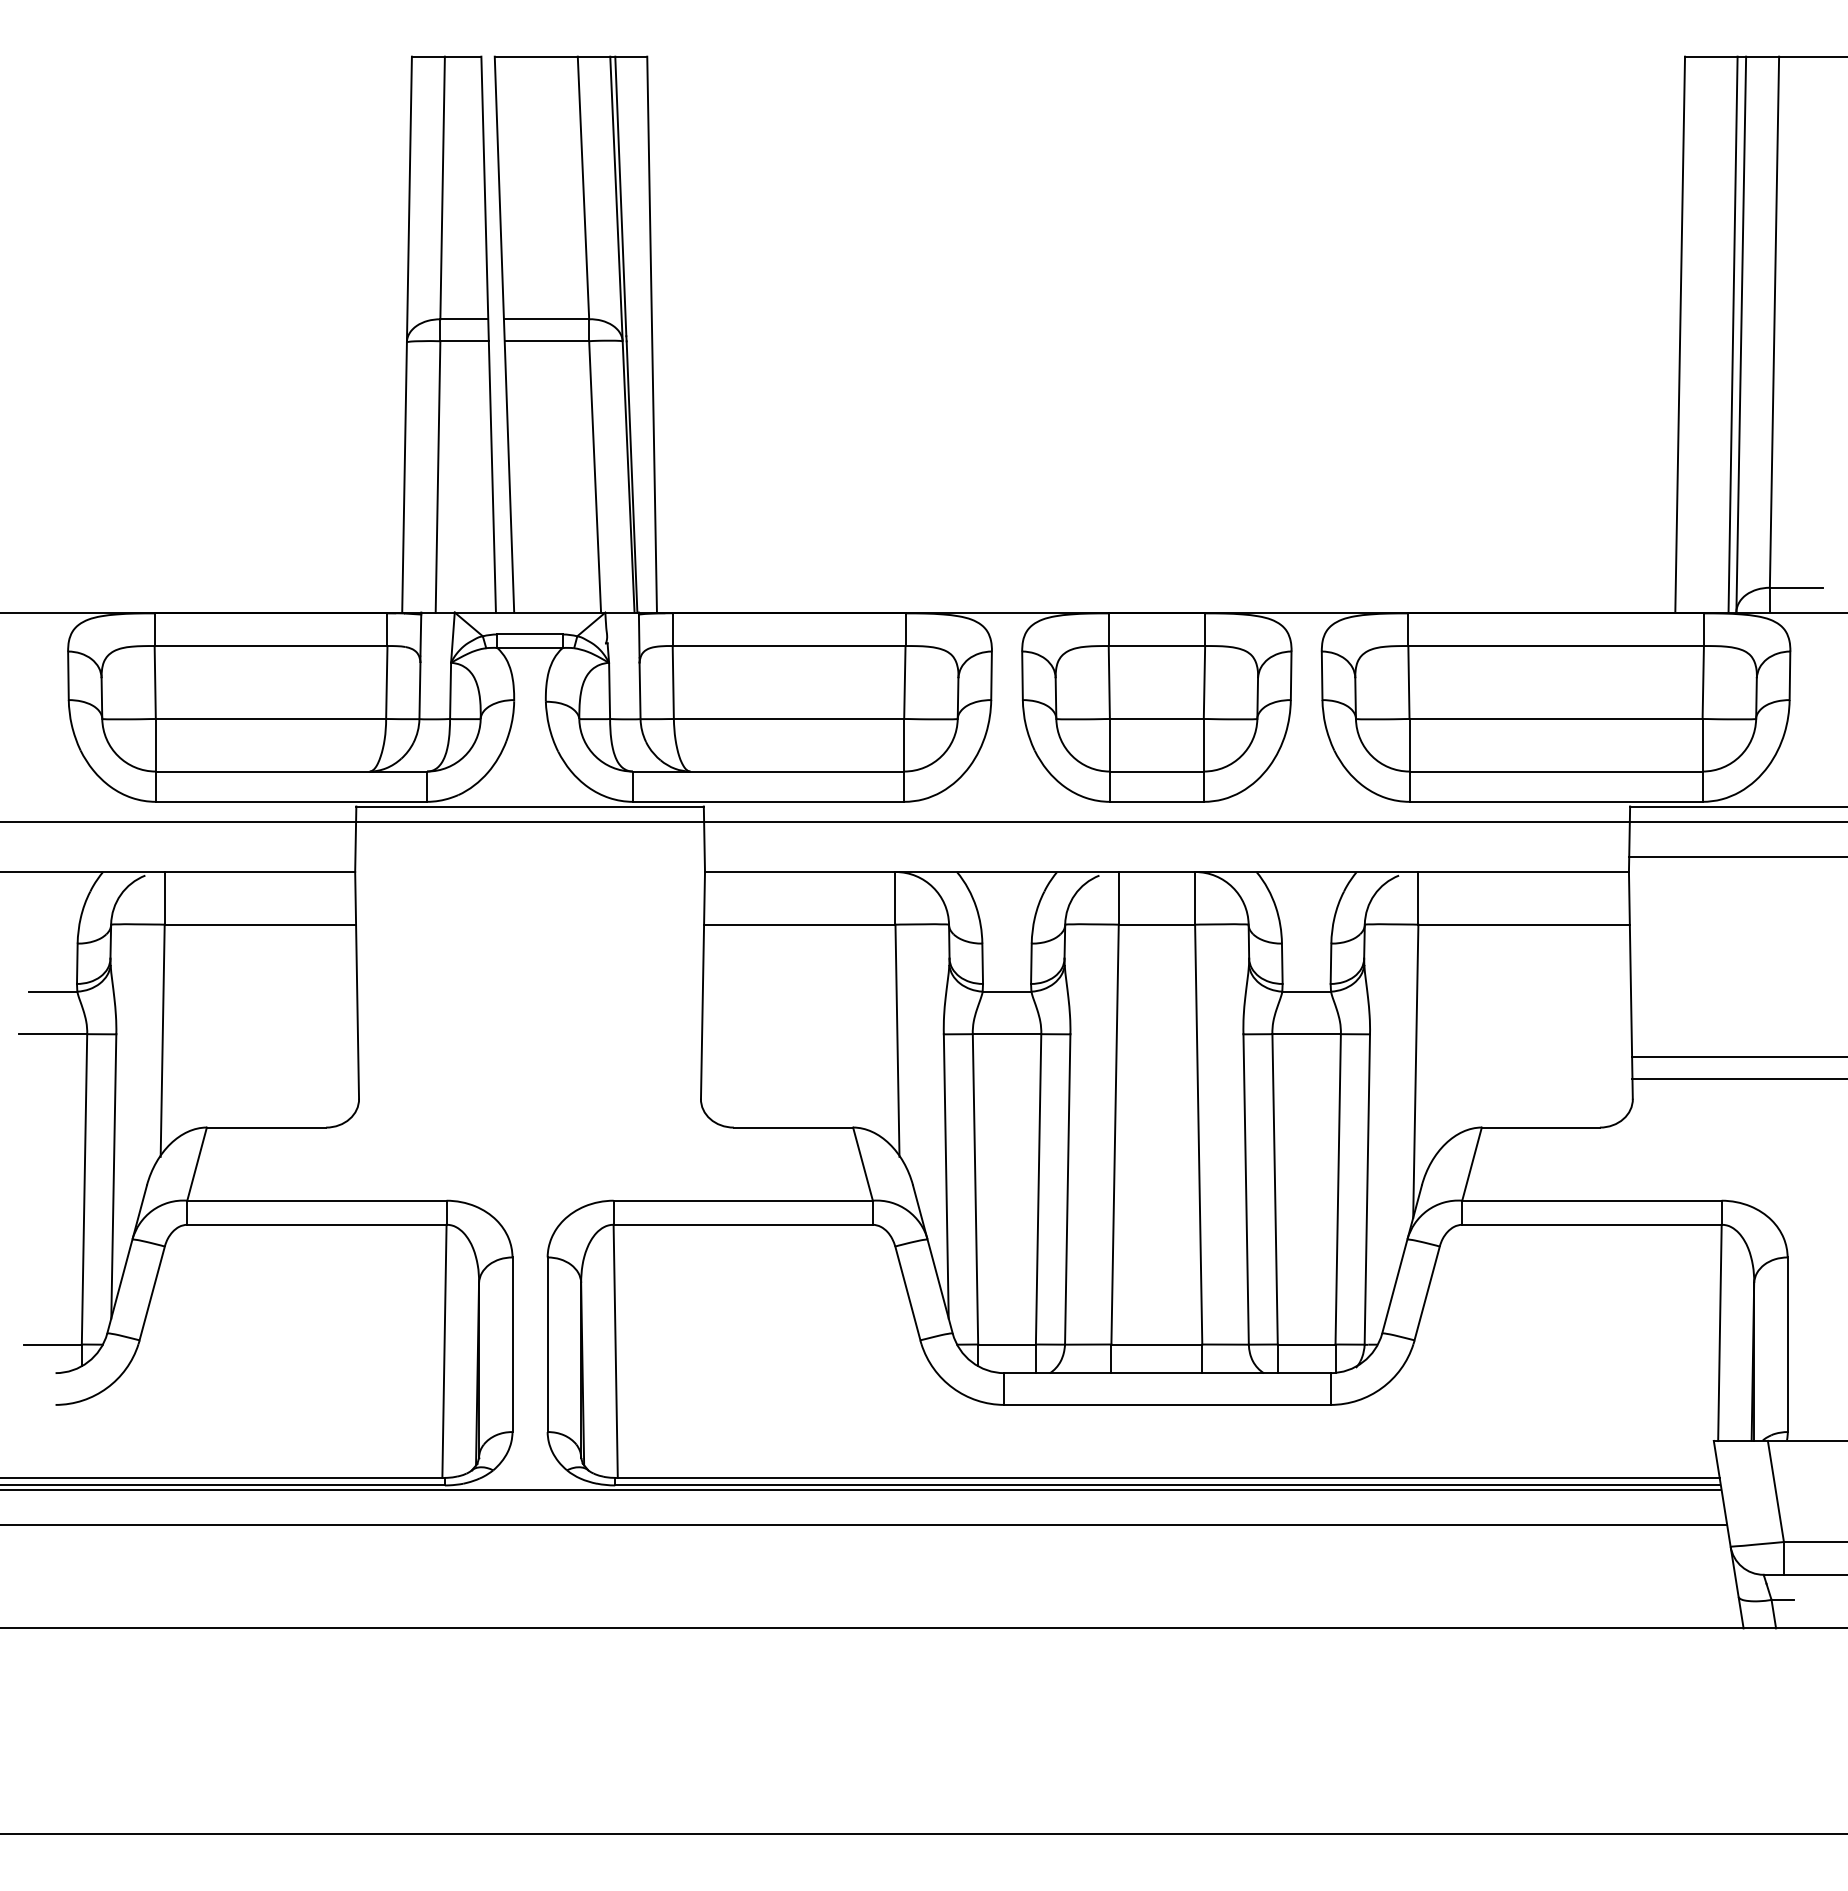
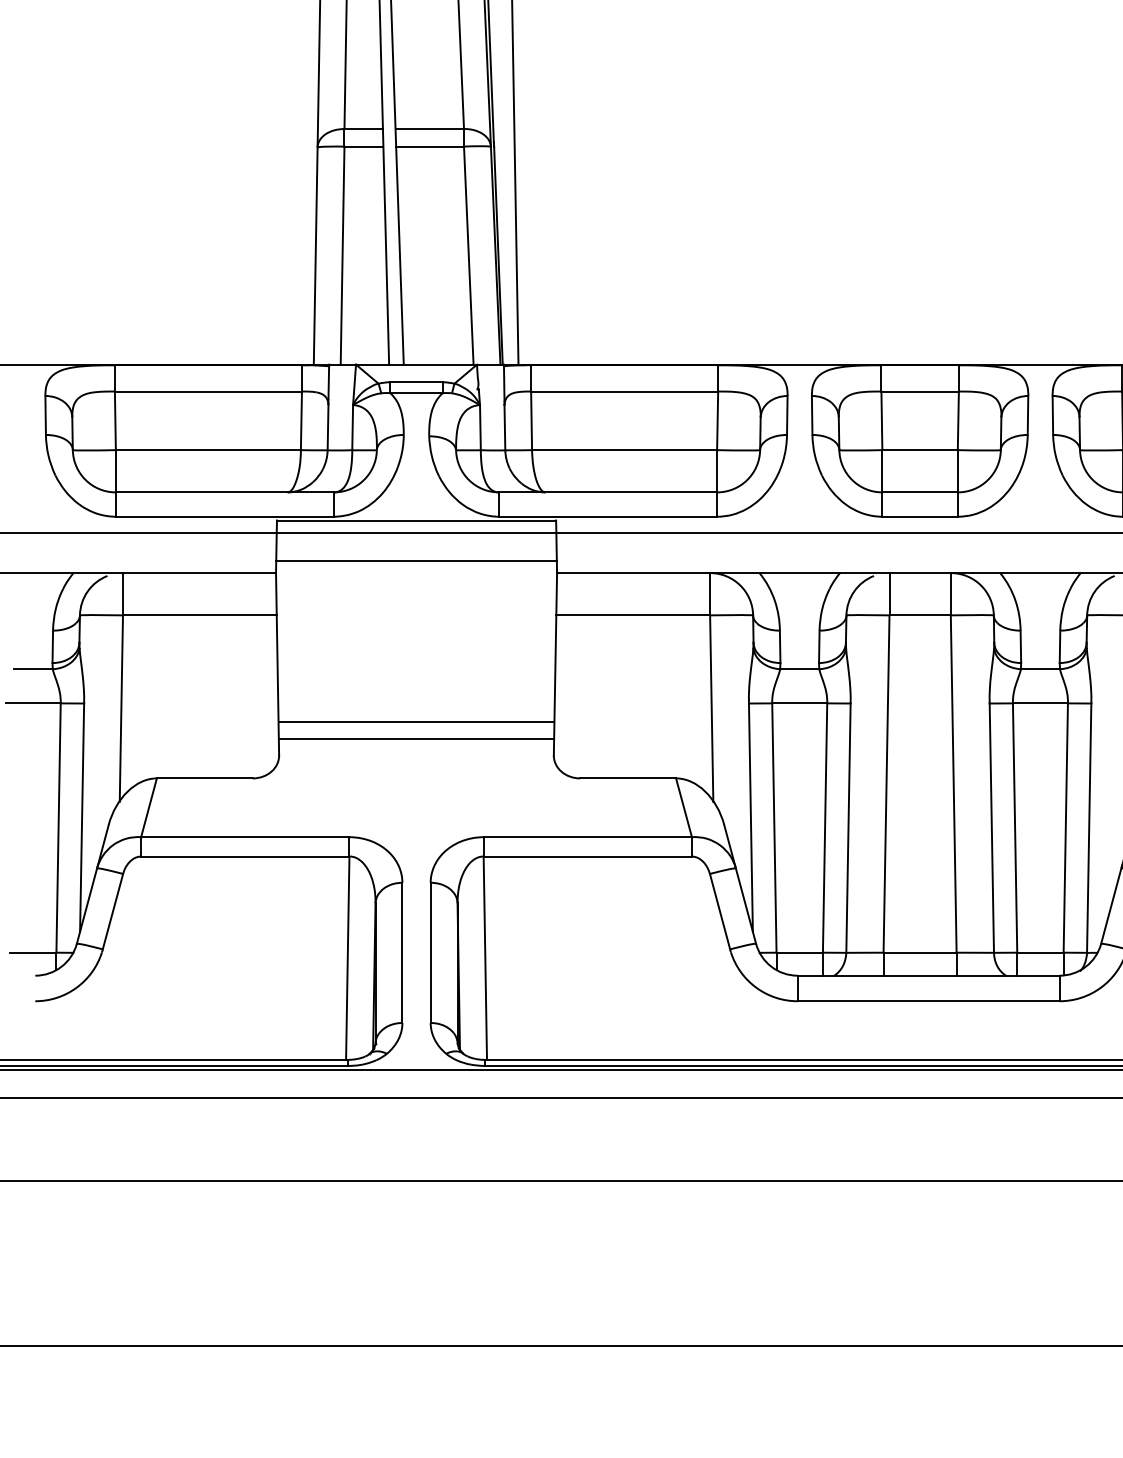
line: (529, 857) -> (416, 561), added
line: (529, 1057) -> (416, 722), added
line: (529, 1078) -> (416, 738), added

